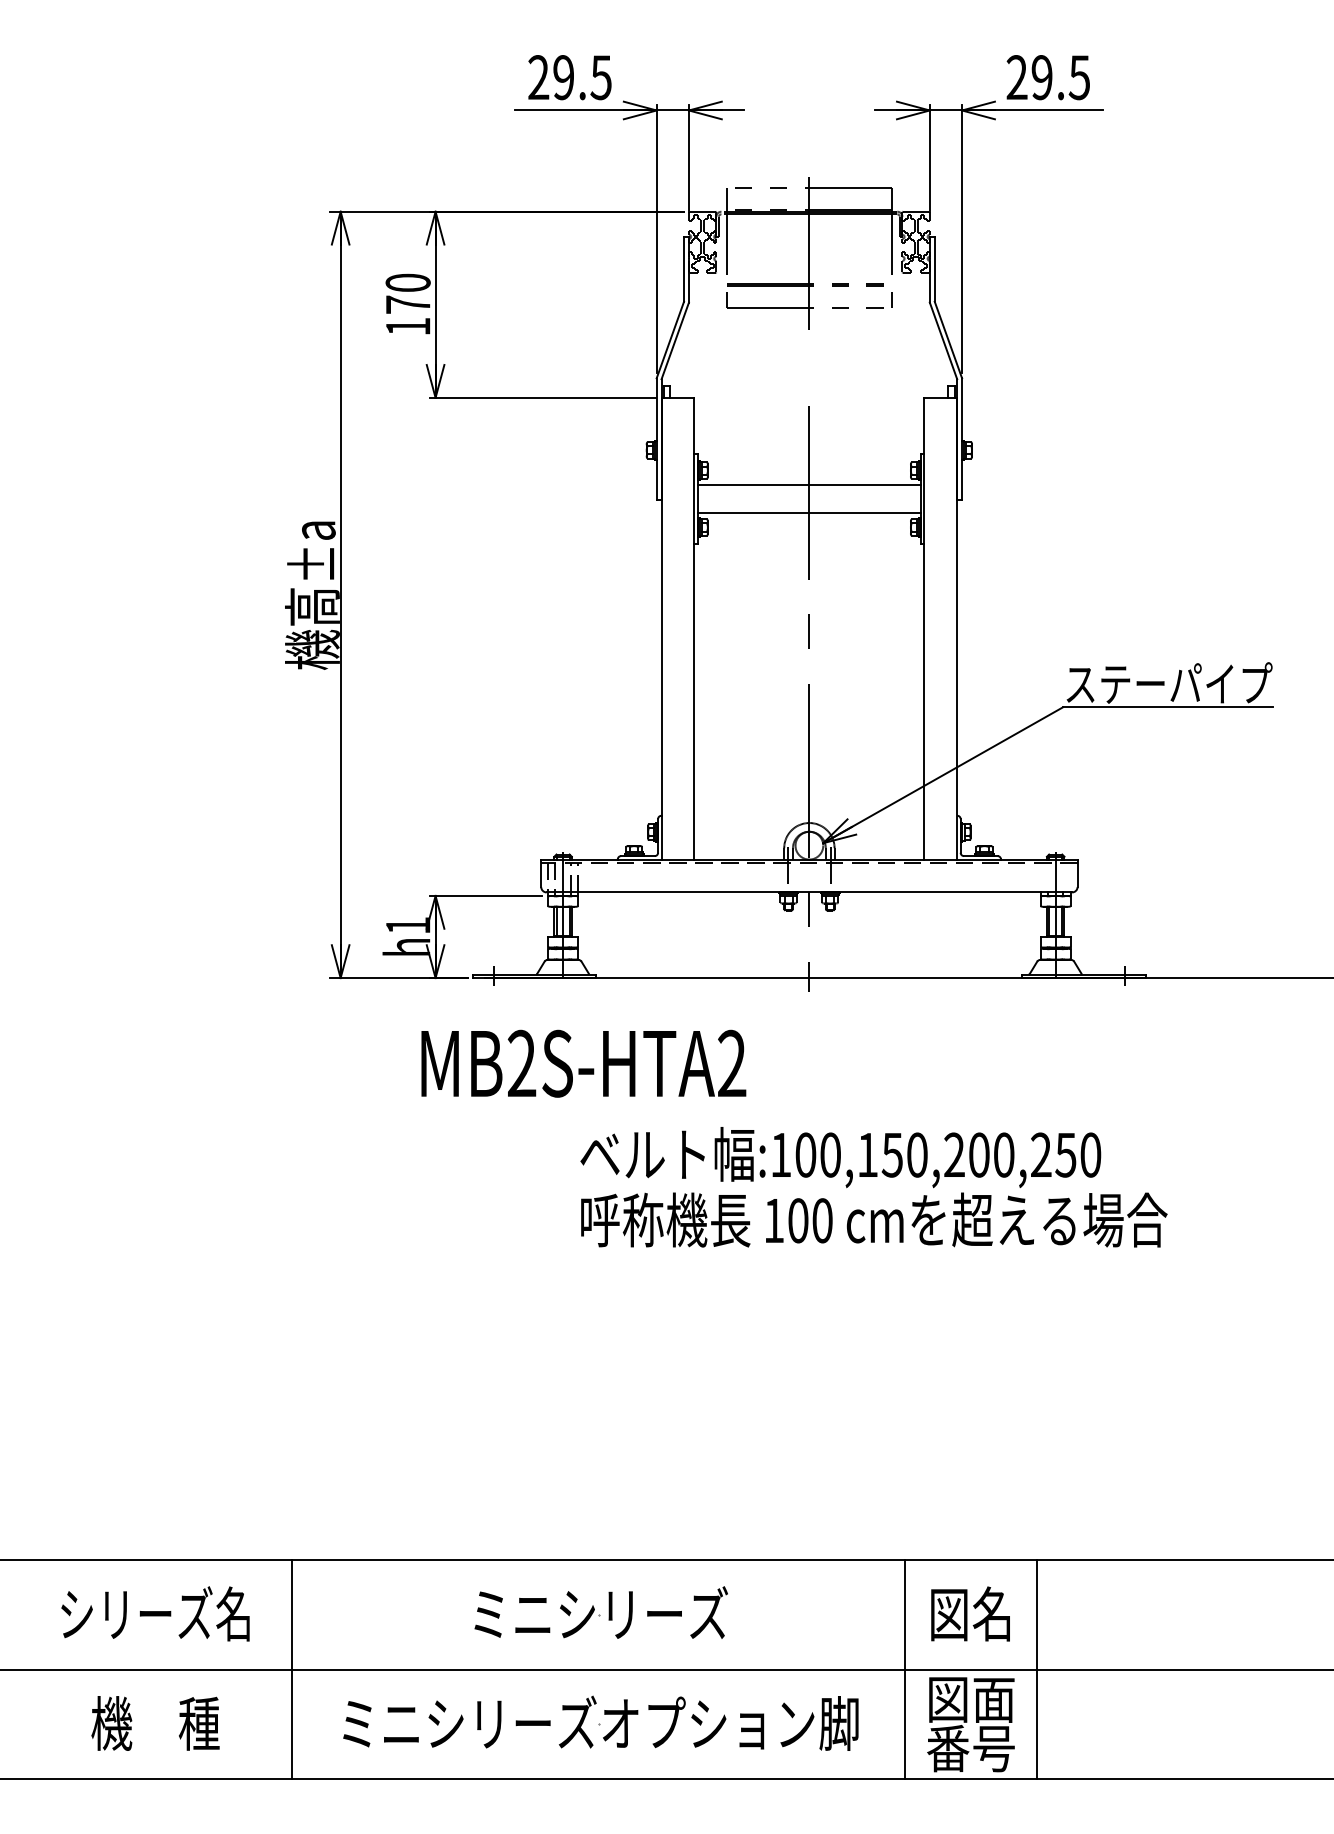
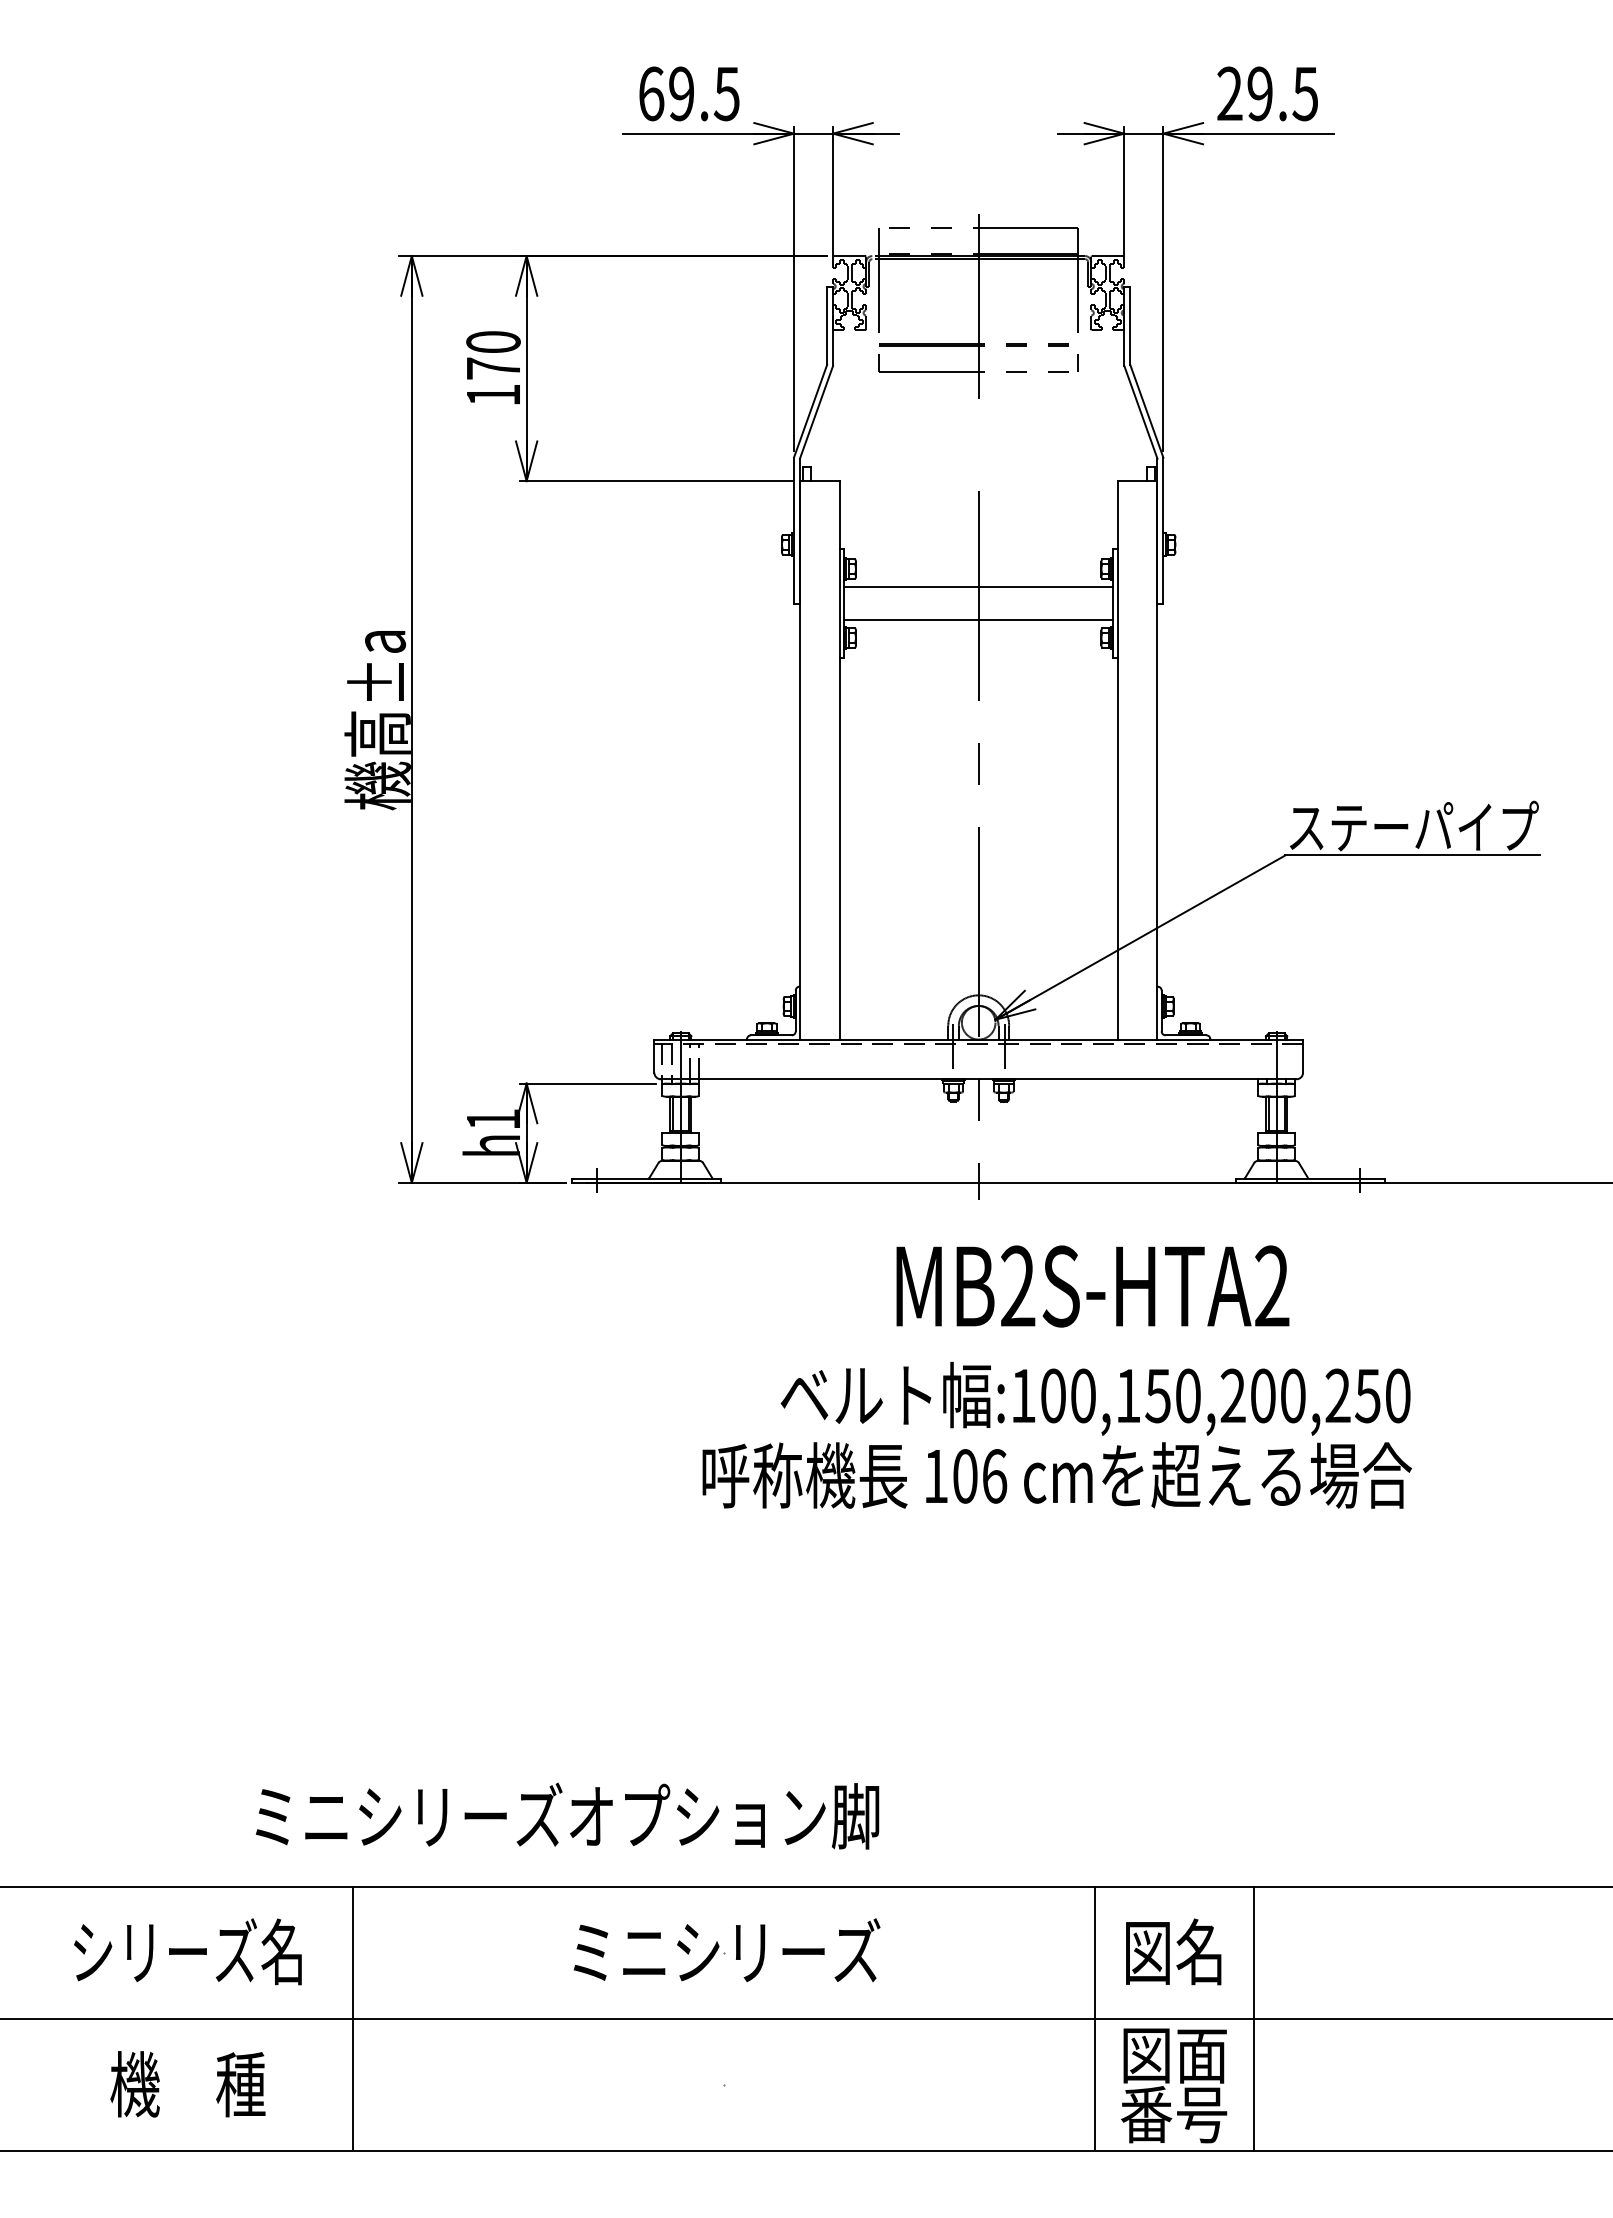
text: (538, 77) -> (651, 93), 29.5 -> 69.5
text: (583, 1063) -> (1092, 1286), moved
text: (840, 1157) -> (1095, 1398), moved
text: (822, 1220) -> (994, 1476), 100 -> 106
text: (600, 1722) -> (567, 1815), moved

